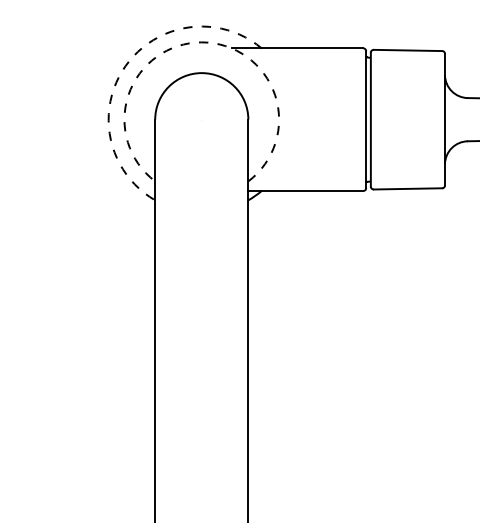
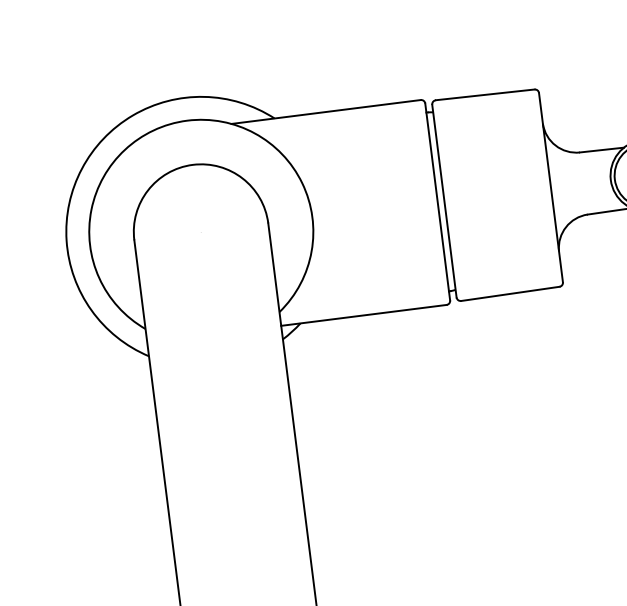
arc: (201, 42) -> (186, 120), dashed -> solid
arc: (125, 66) -> (81, 169), dashed -> solid

